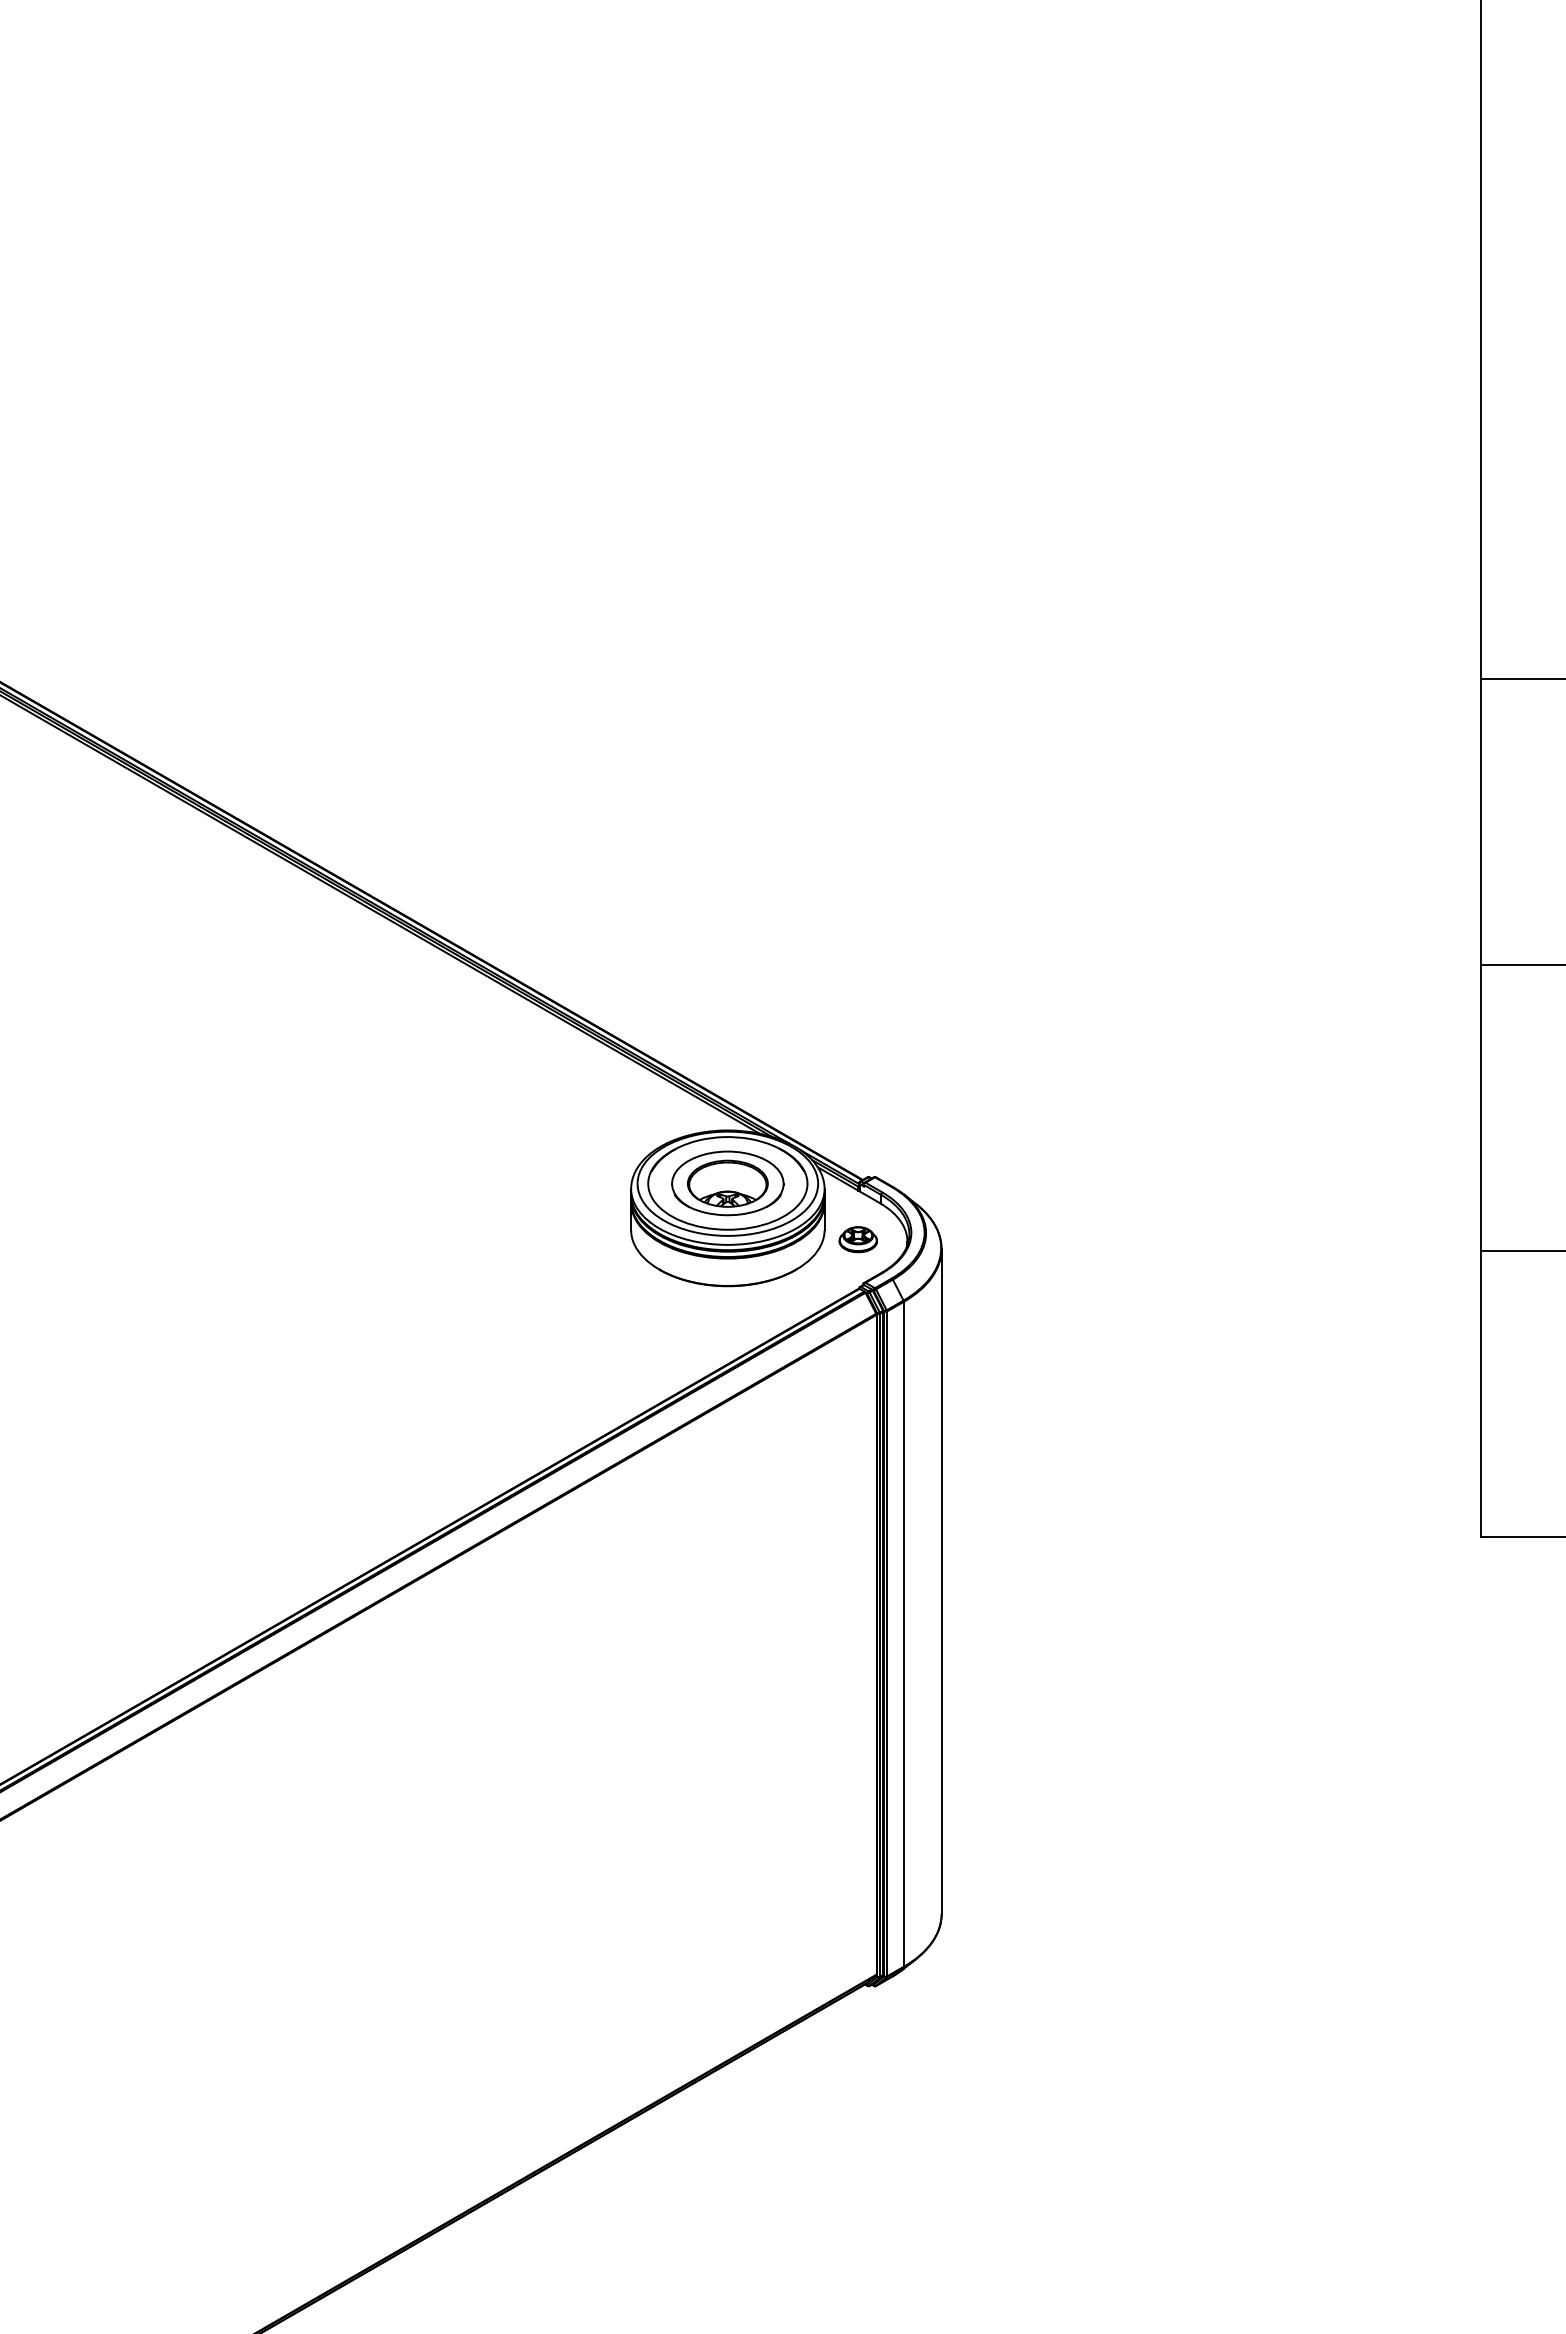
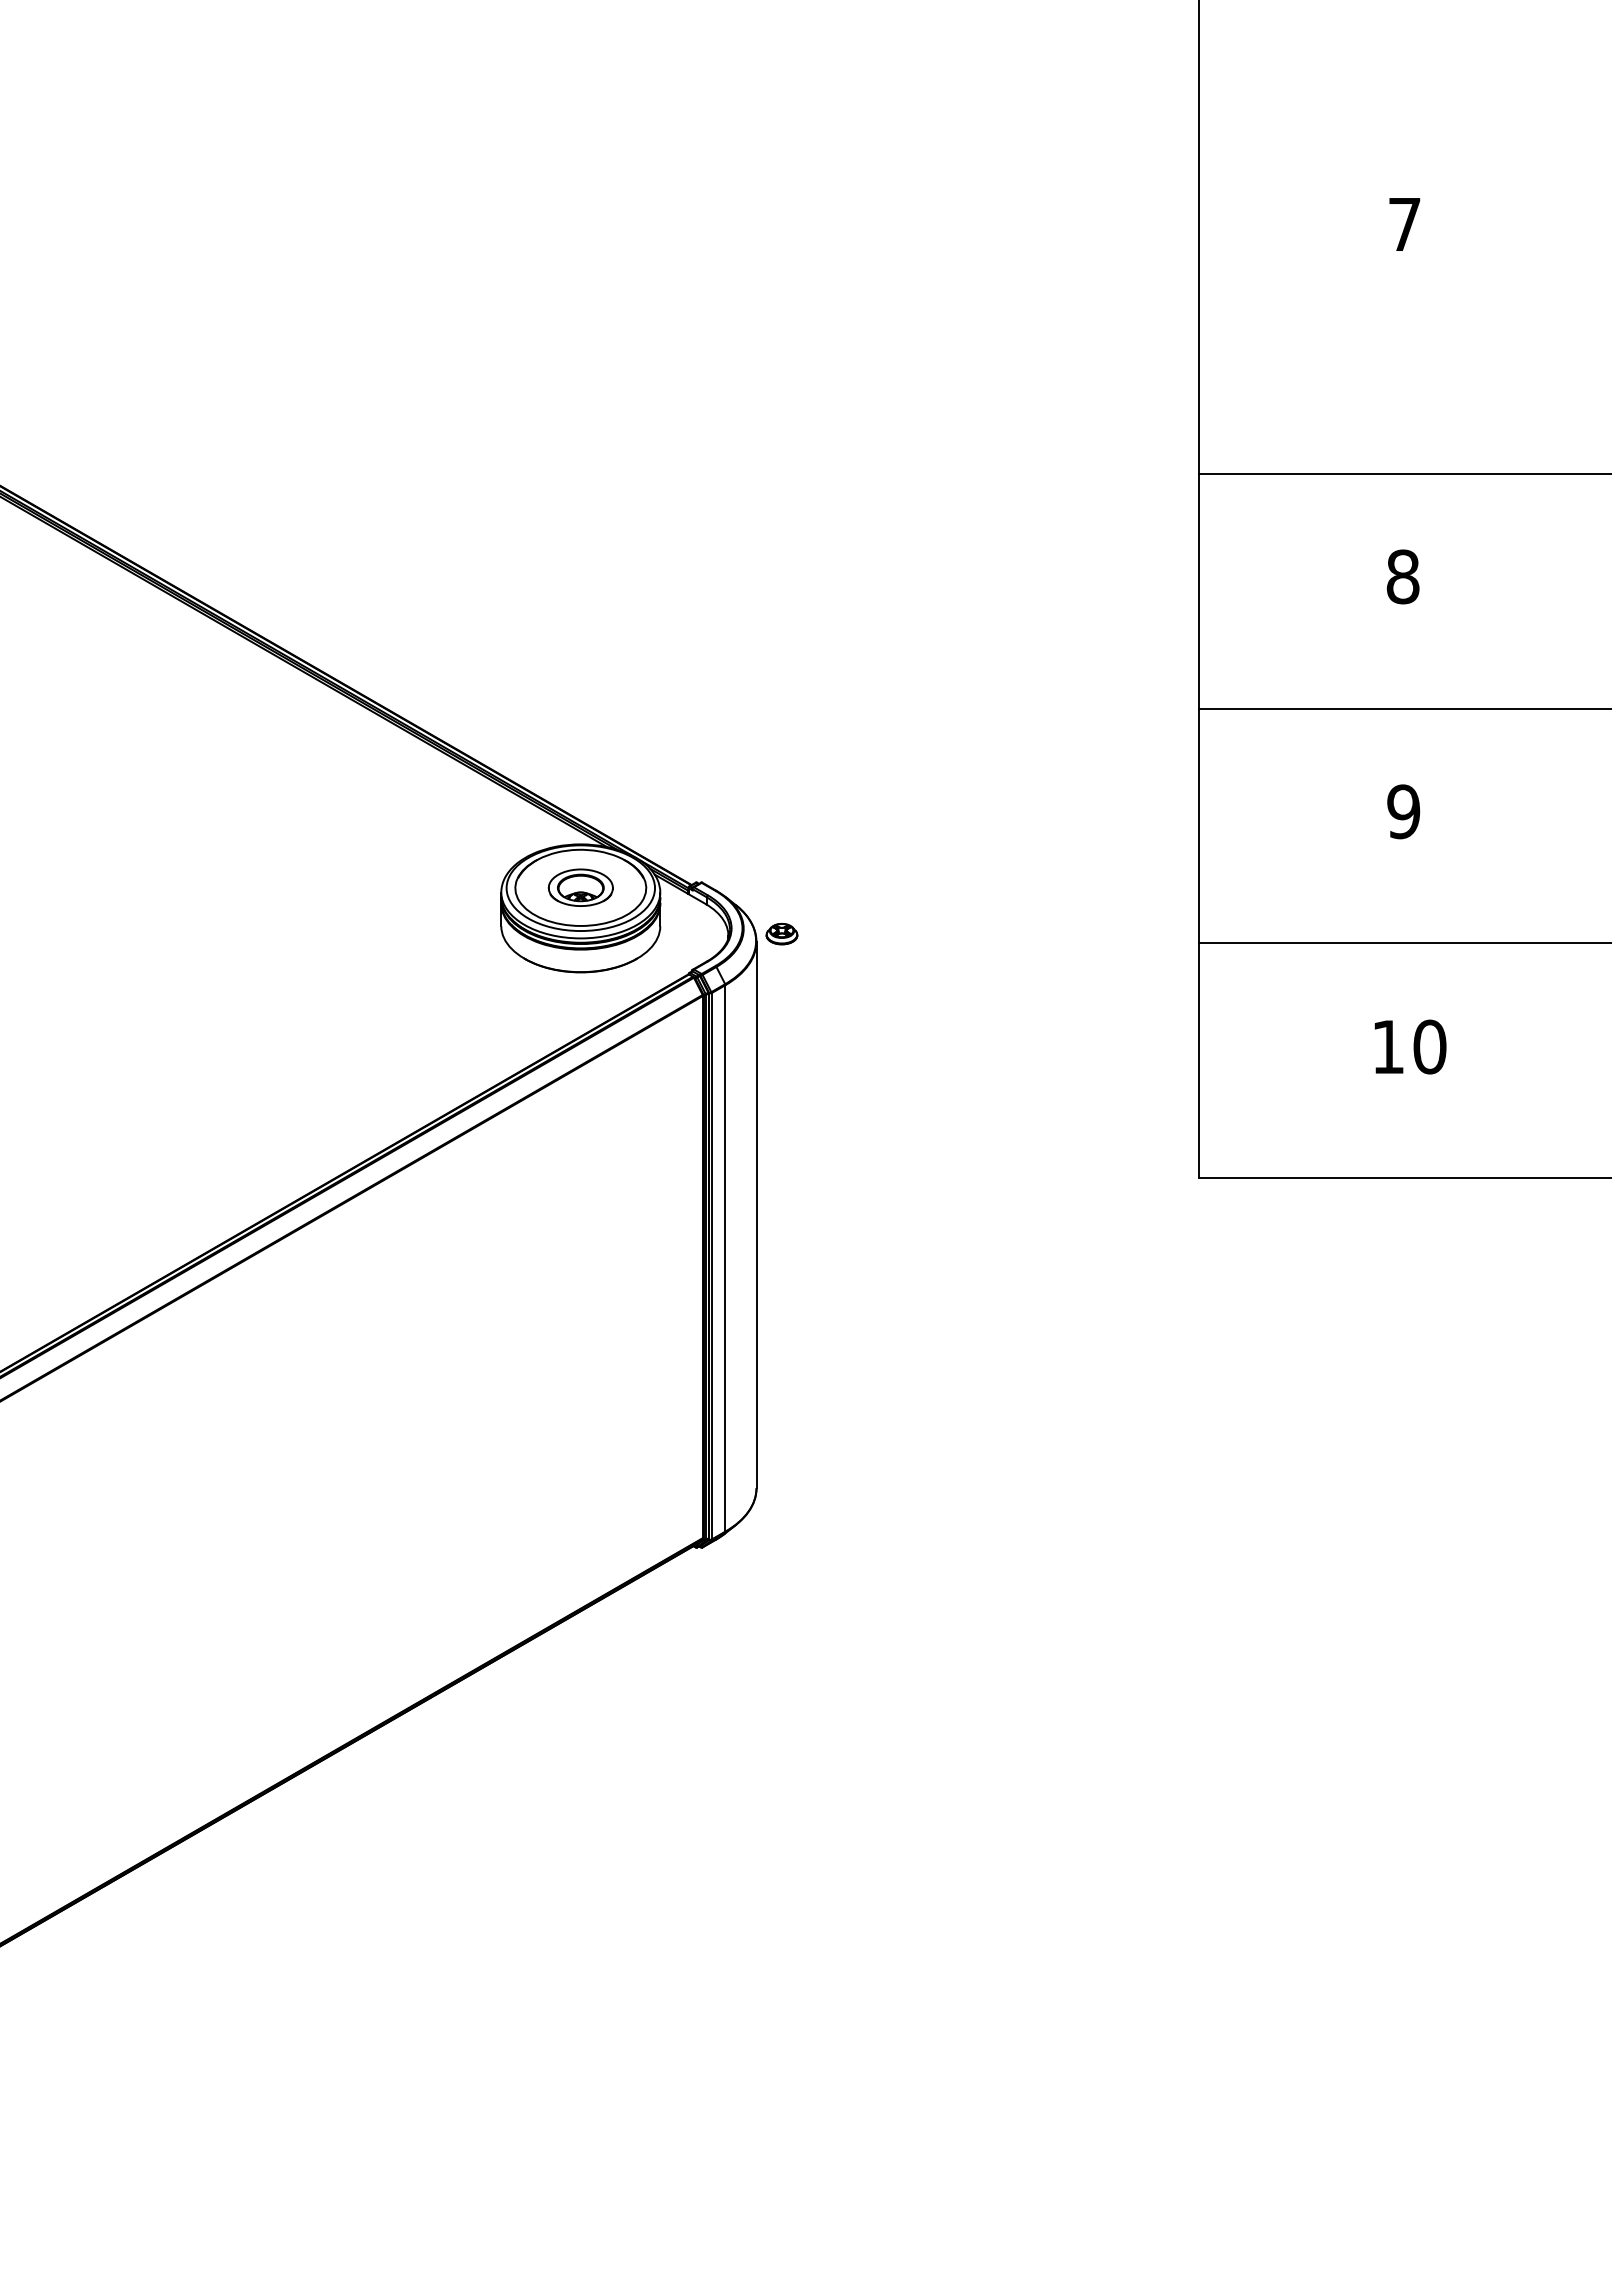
part: (727, 1182) -> (580, 887), size x0.7
part: (857, 1238) -> (781, 933), moved

